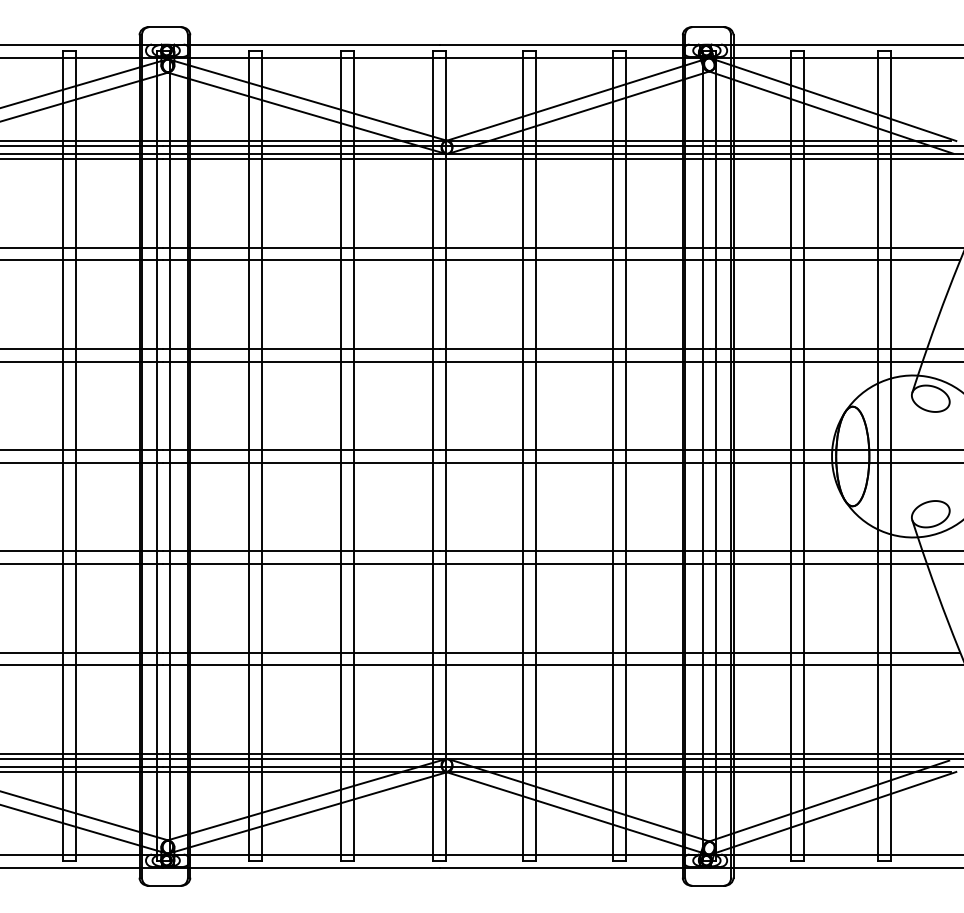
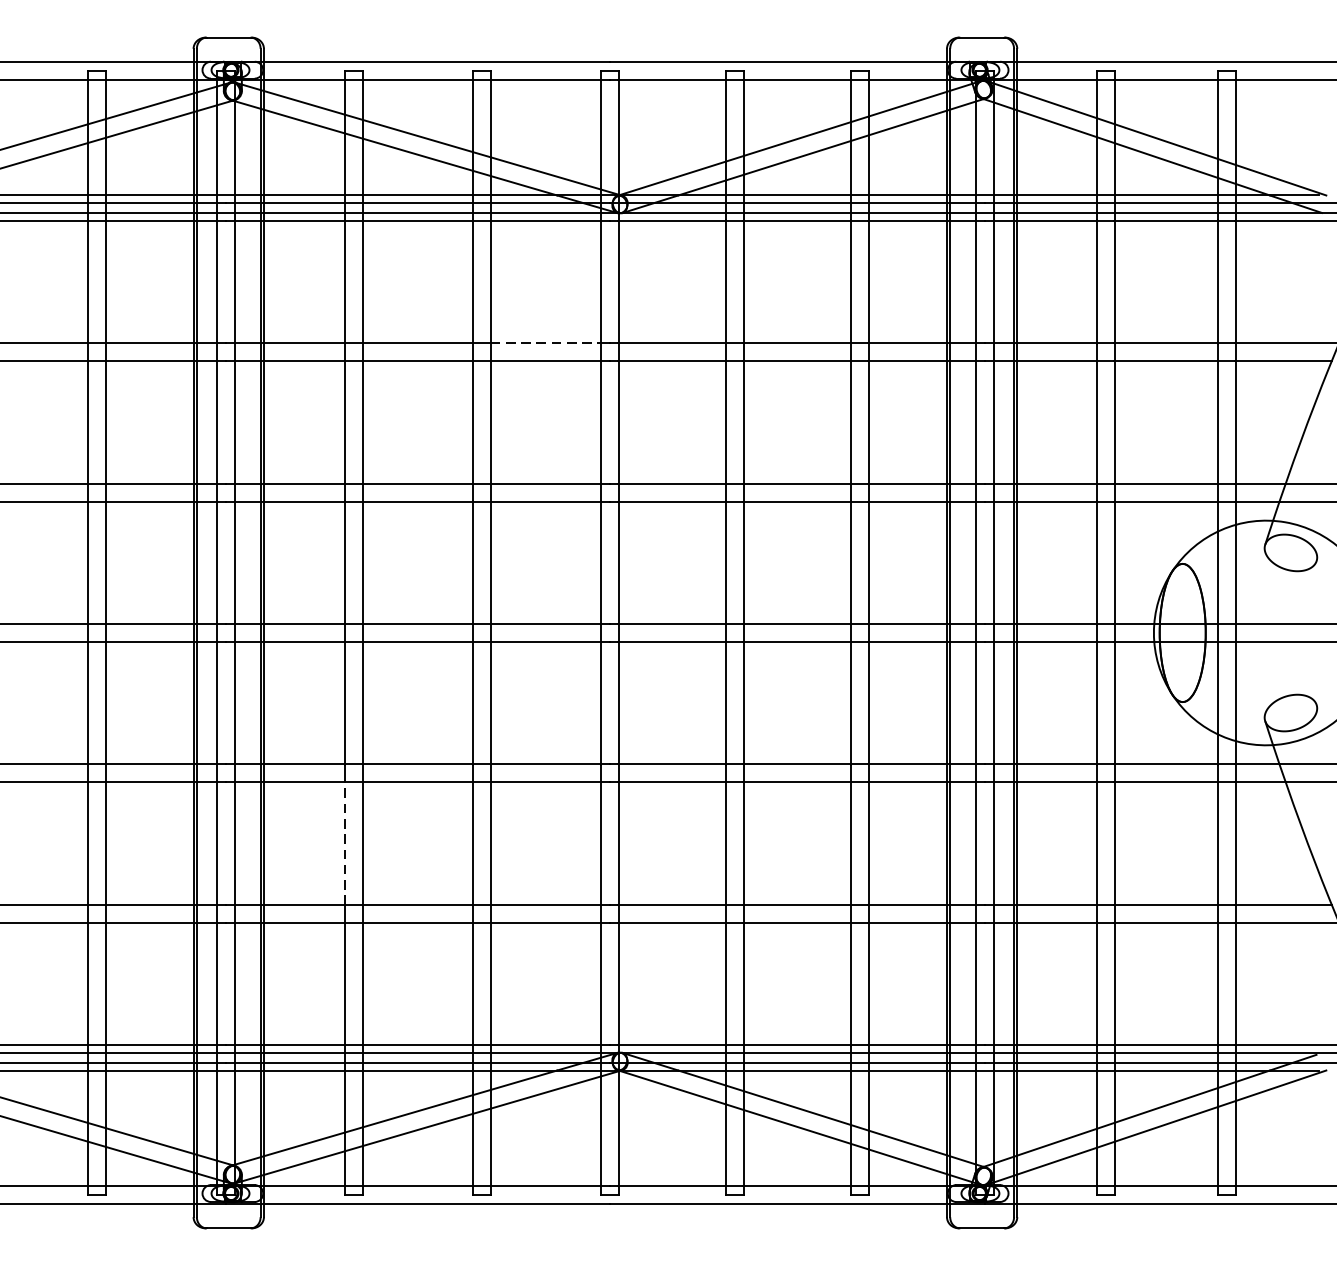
line: (393, 247) -> (545, 343), solid -> dashed
line: (248, 607) -> (344, 842), solid -> dashed

